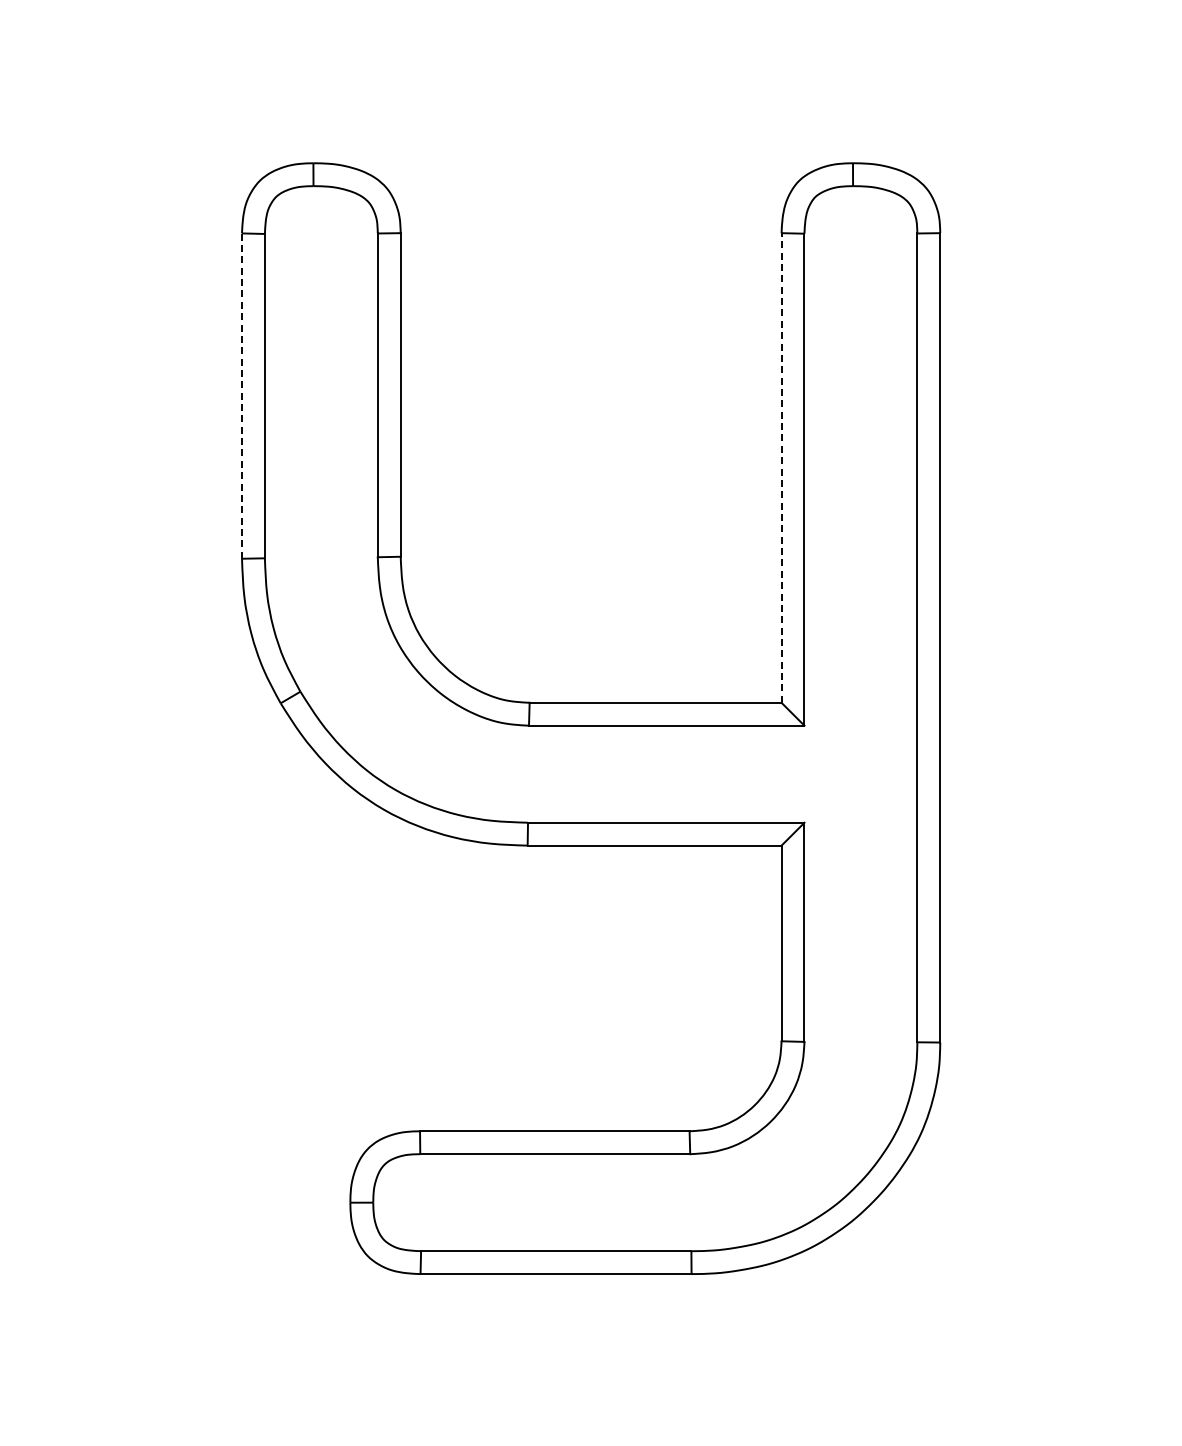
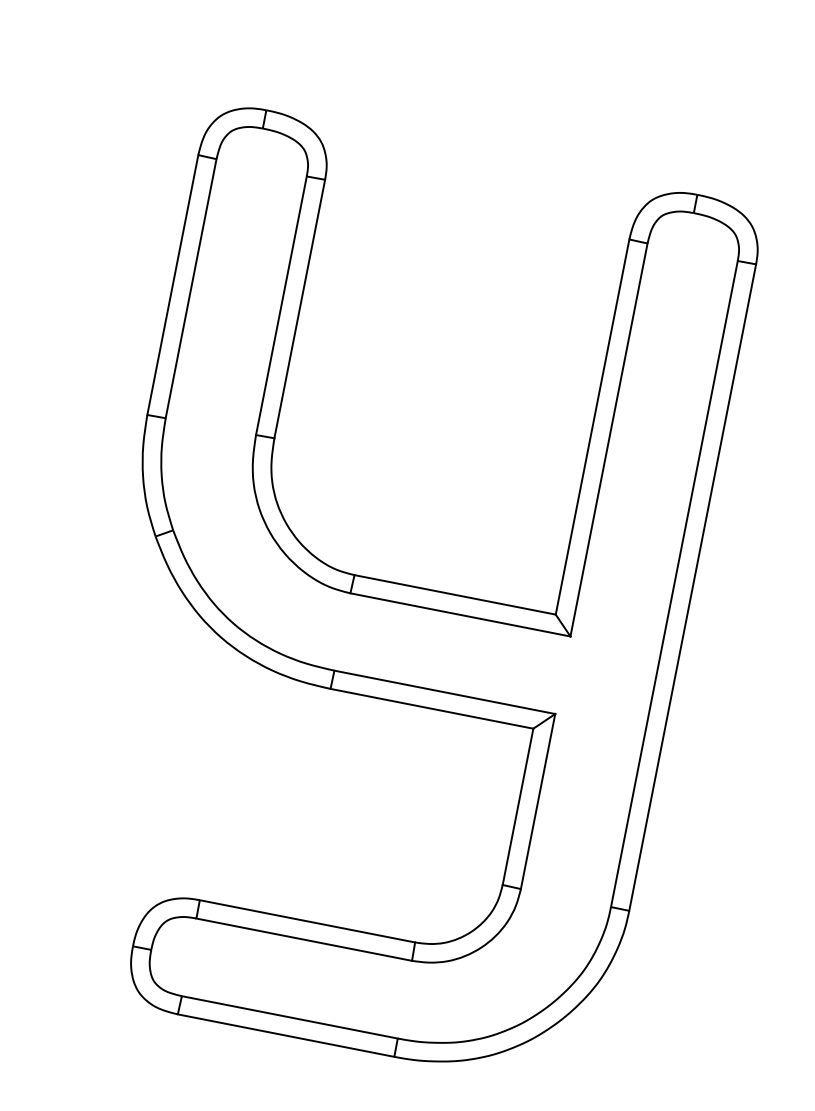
line: (242, 396) -> (173, 285), dashed -> solid
line: (781, 467) -> (592, 426), dashed -> solid

